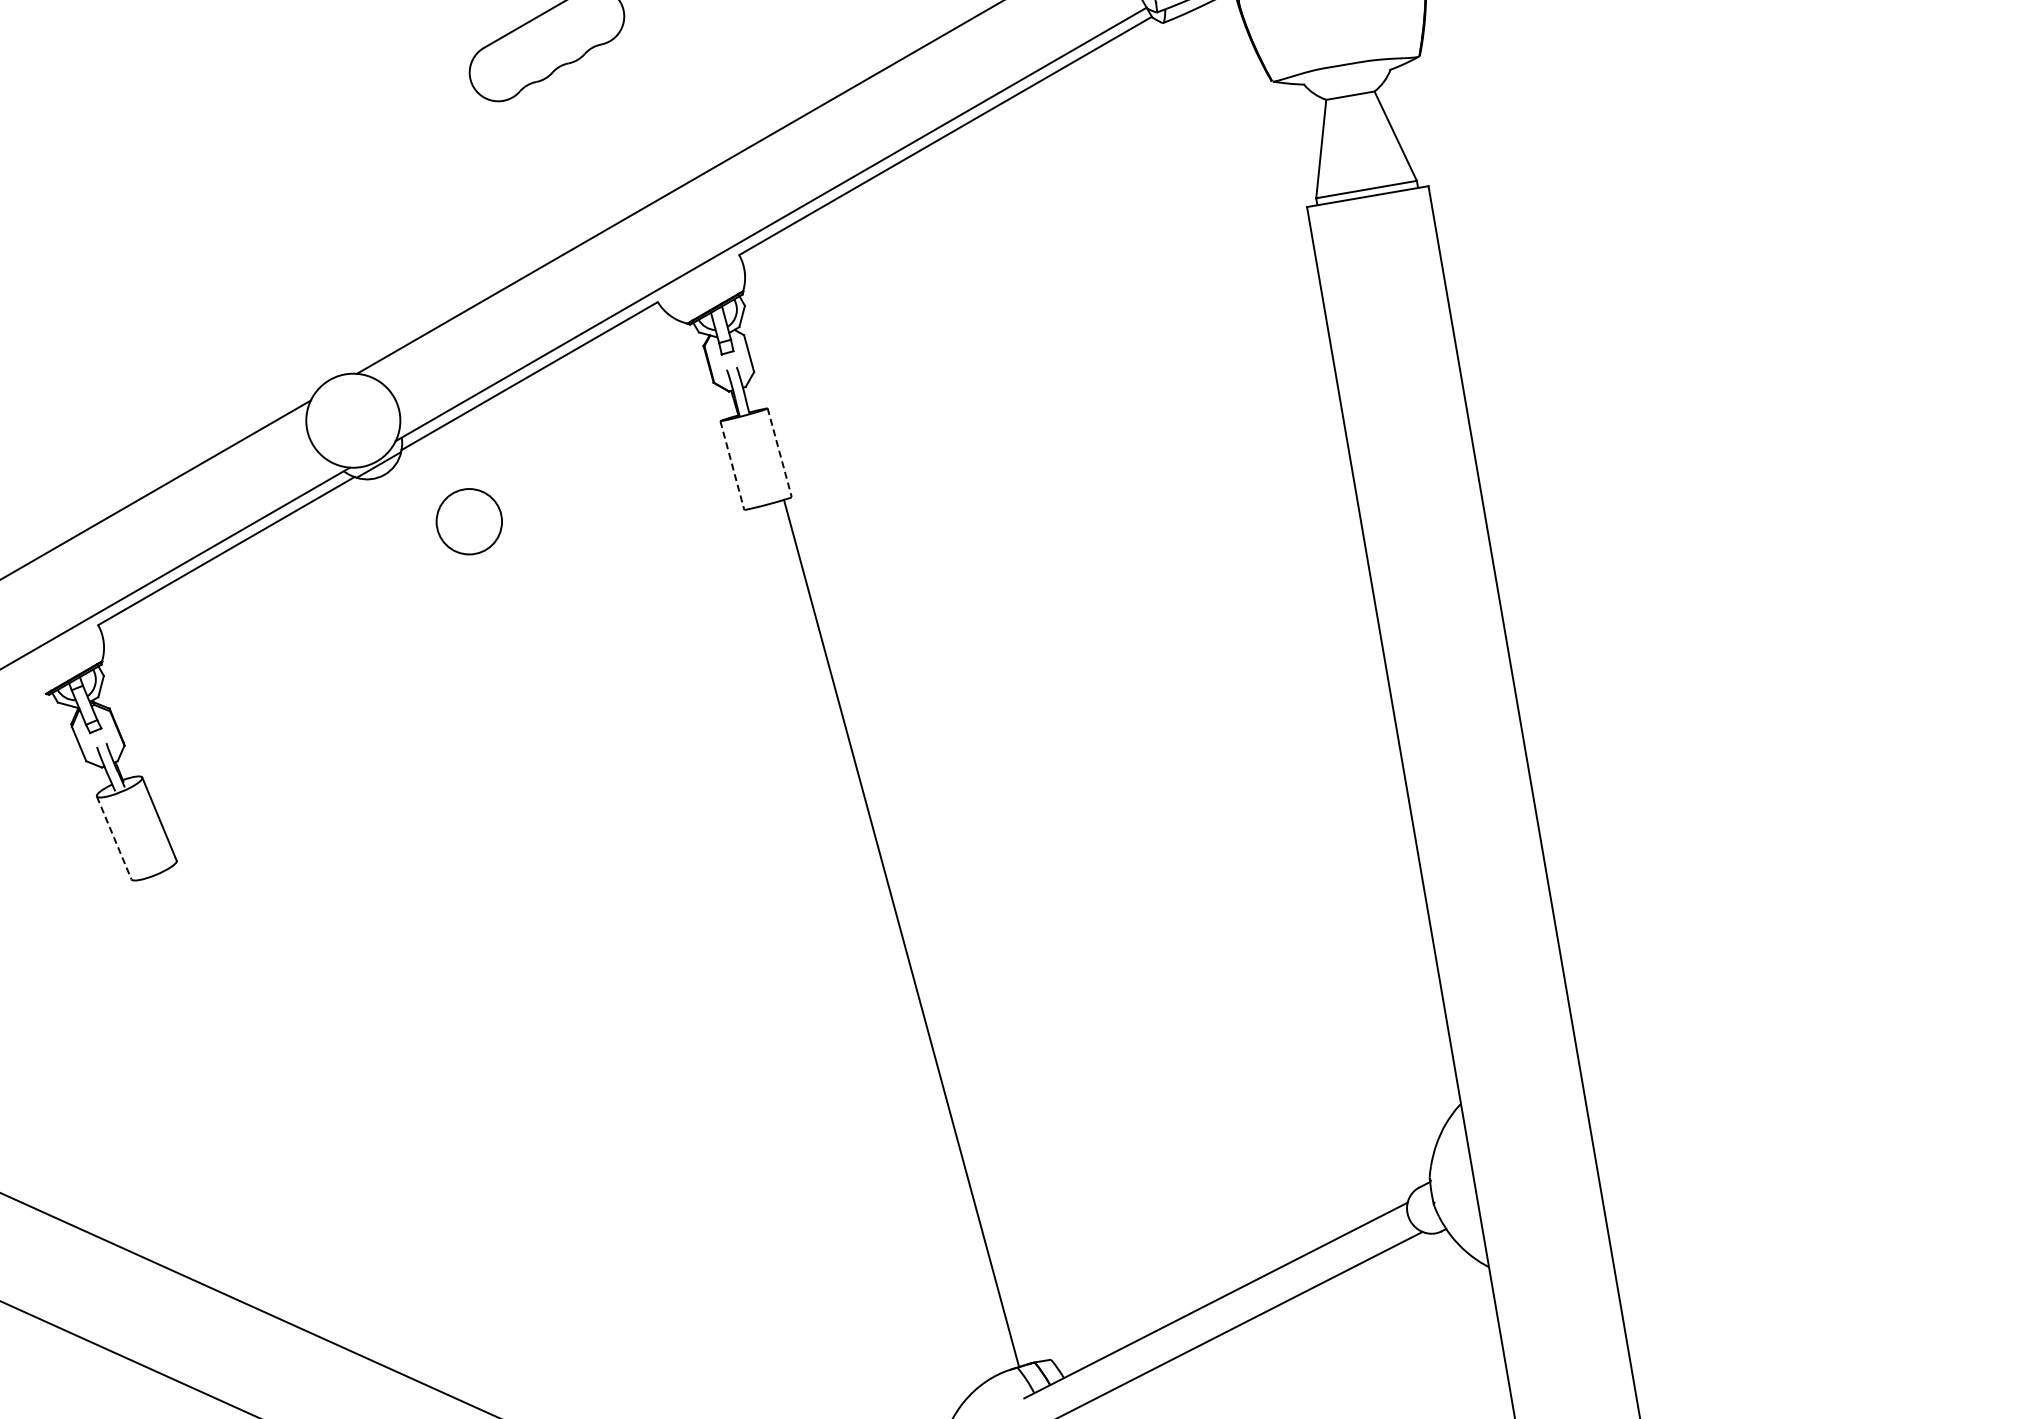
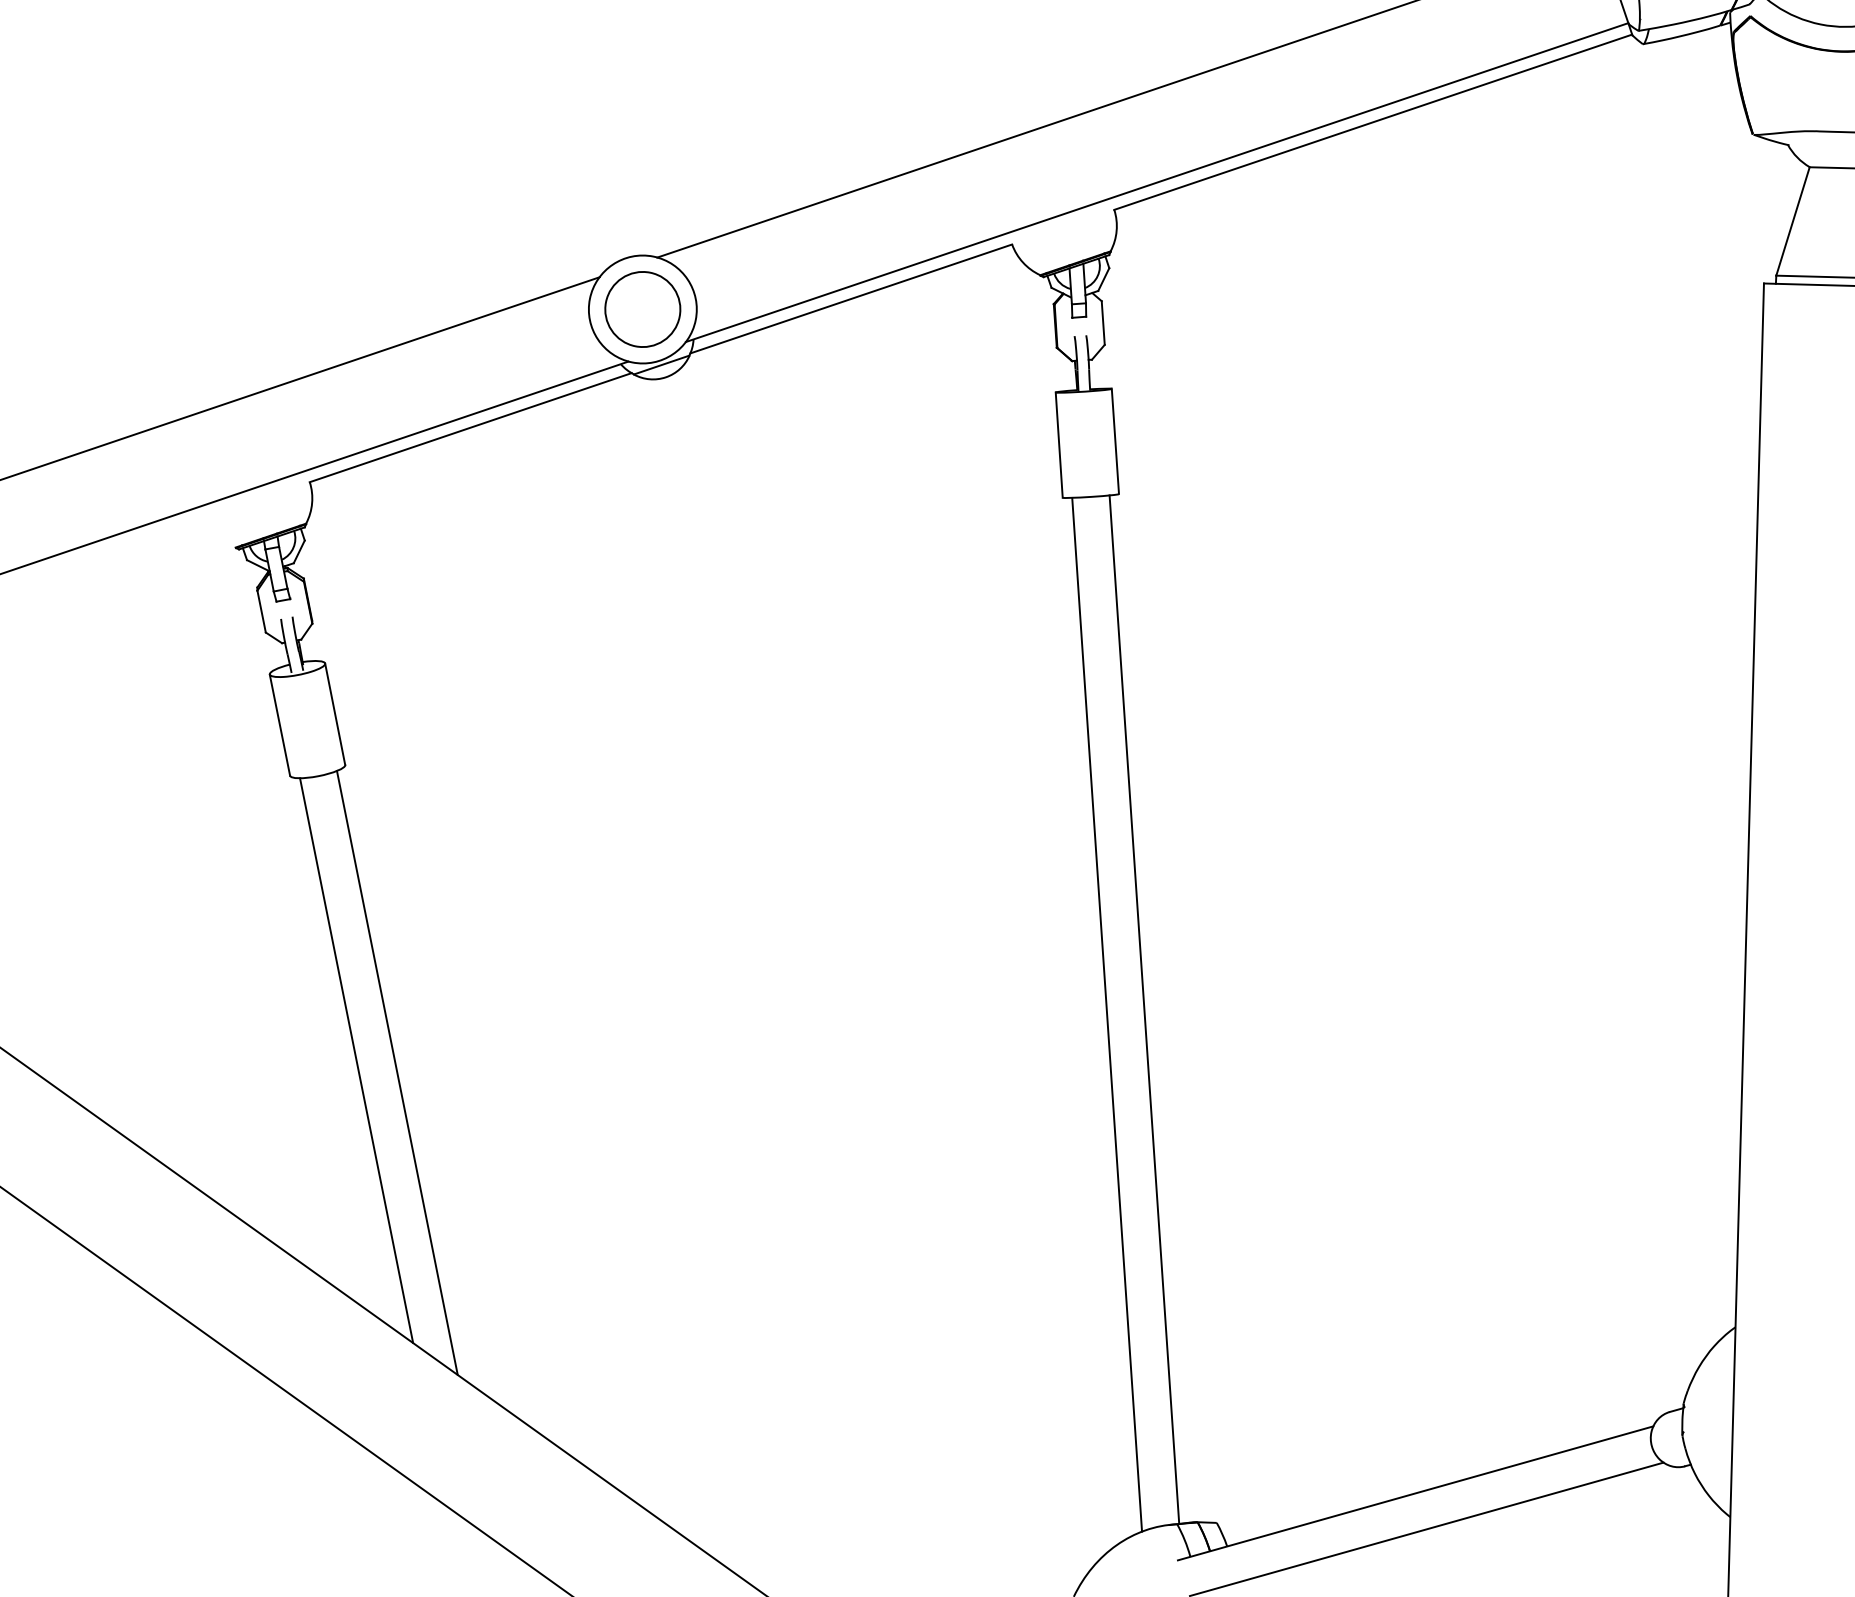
line: (779, 452) -> (1115, 441), dashed -> solid
line: (732, 465) -> (1059, 445), dashed -> solid
circle: (468, 521) -> (641, 309), moved
line: (114, 838) -> (280, 725), dashed -> solid
line: (870, 943) -> (1107, 1013), added
line: (236, 1111) -> (356, 1060), added
line: (273, 1114) -> (397, 1072), added

